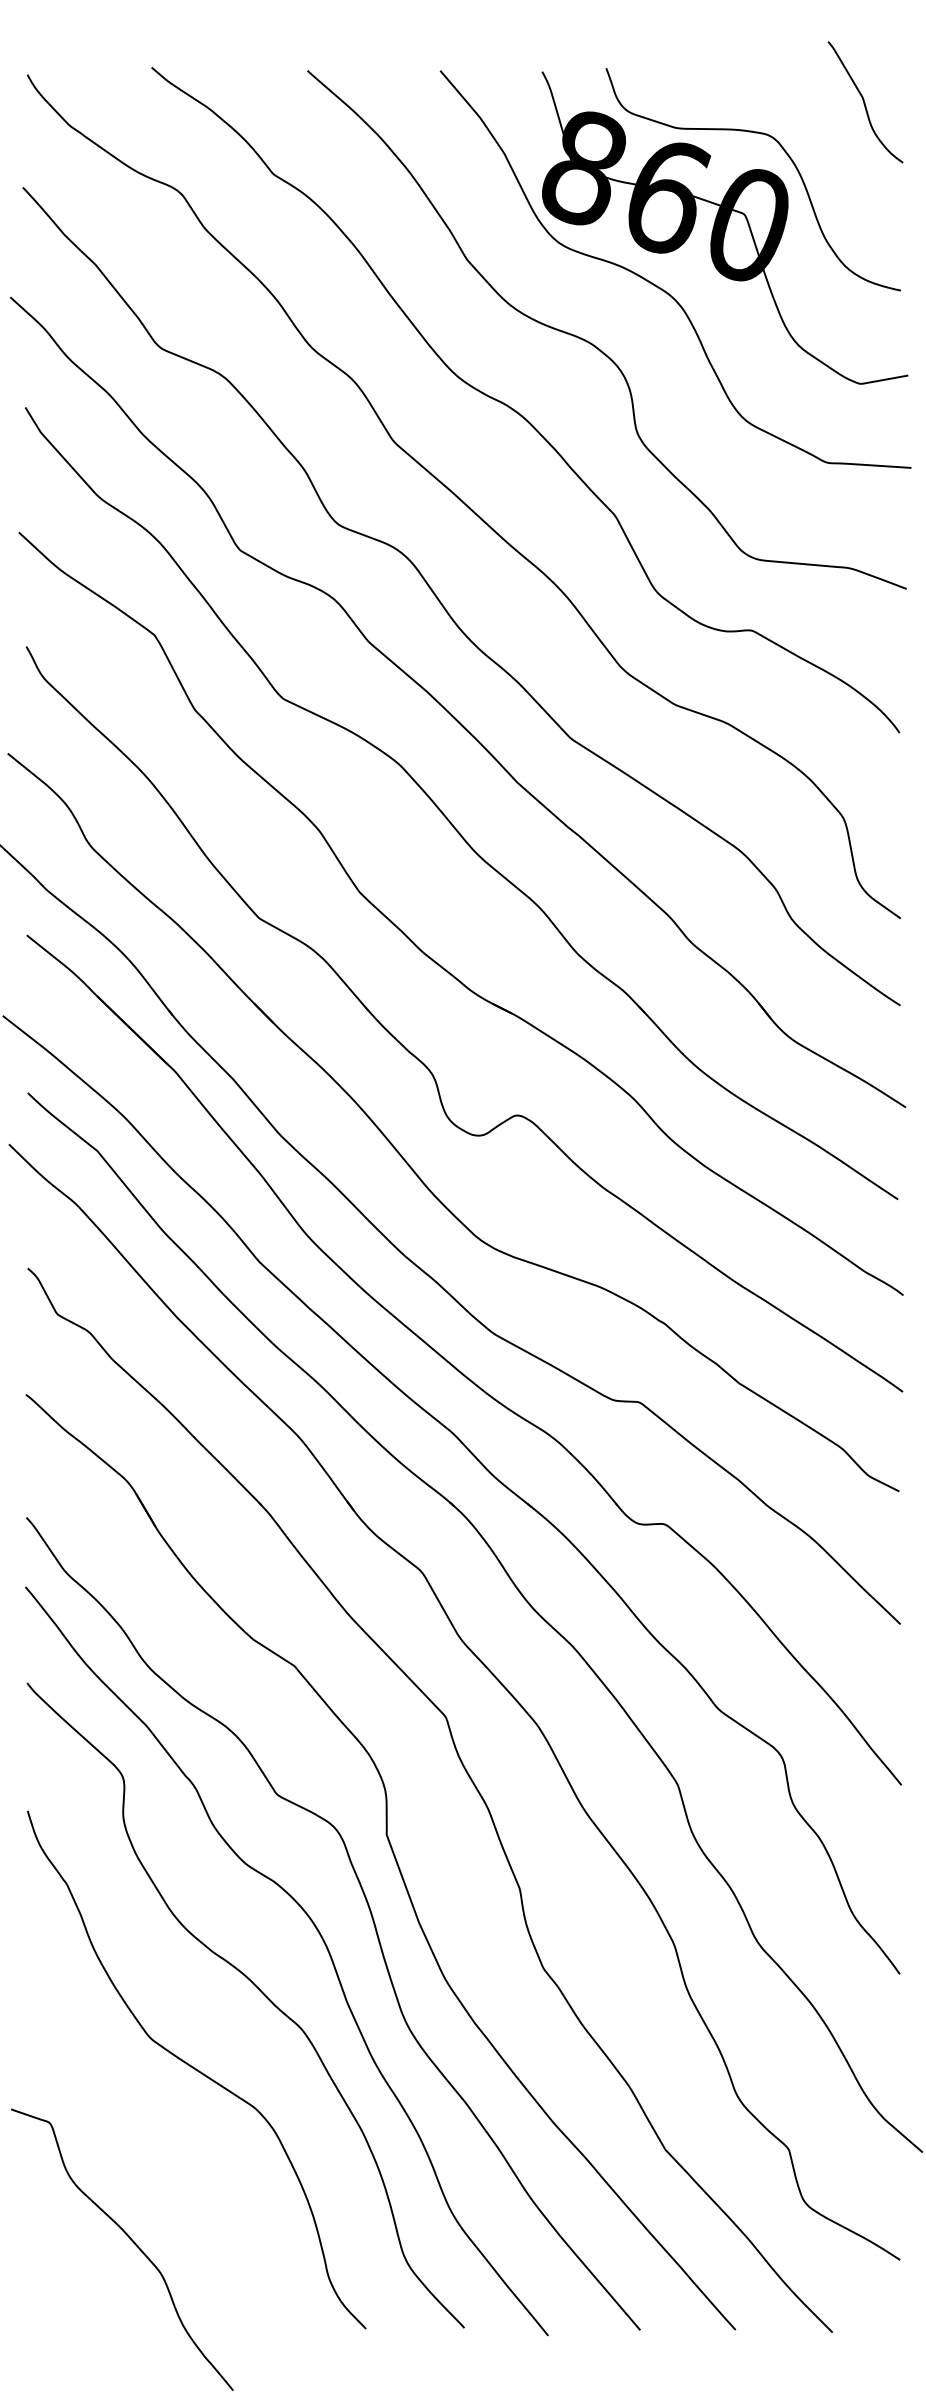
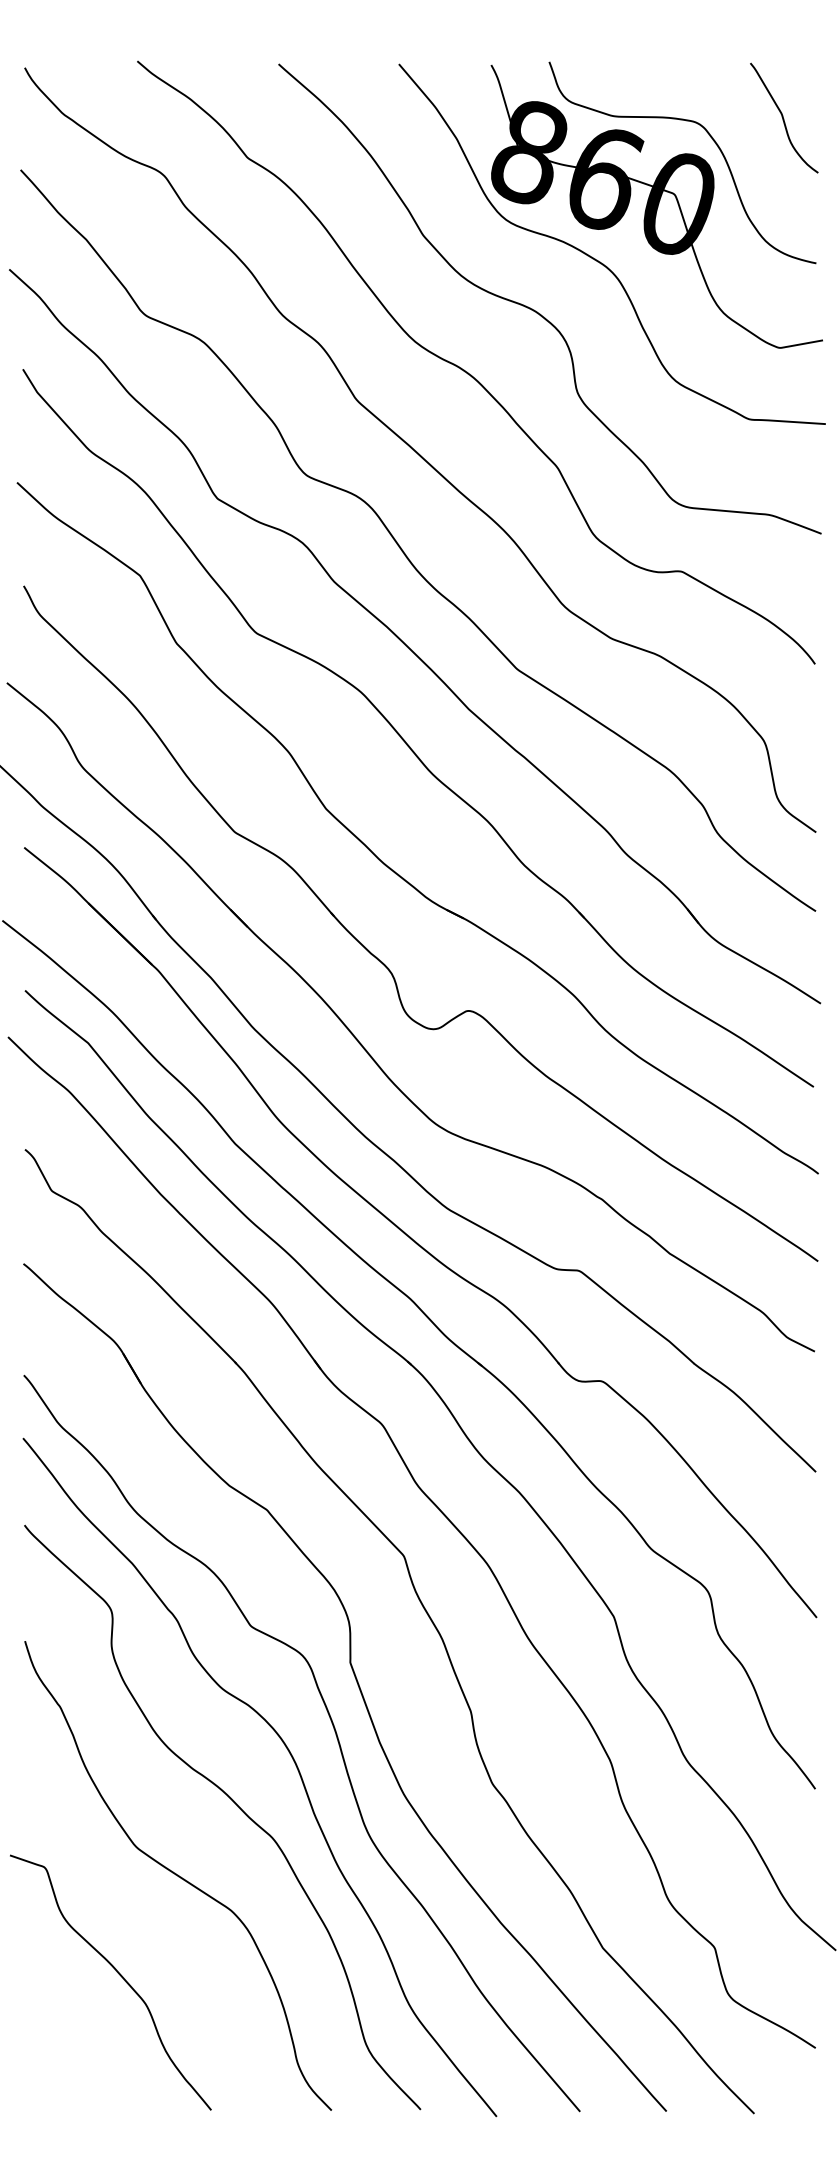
curve: (865, 102) -> (784, 118), moved
curve: (131, 2241) -> (119, 1975), moved

